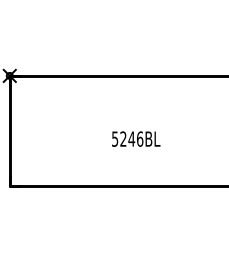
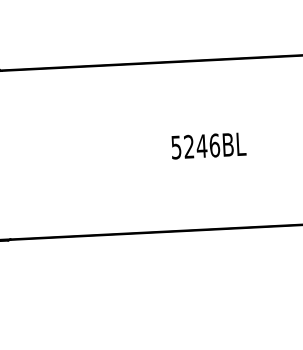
text: (136, 138) -> (209, 144), moved

